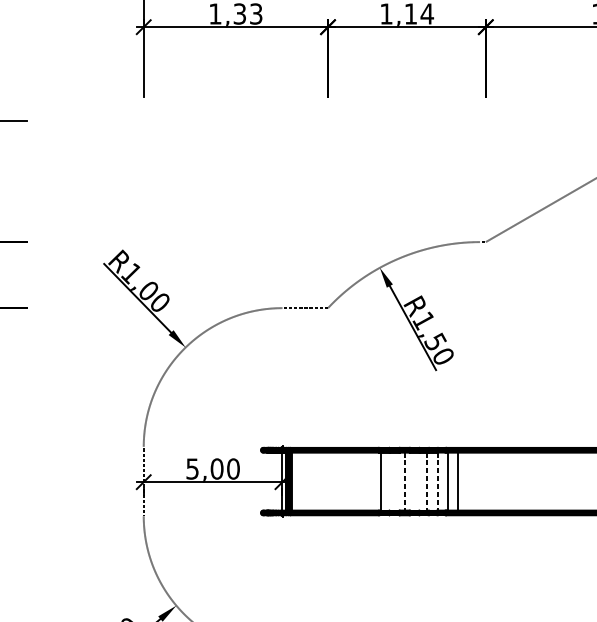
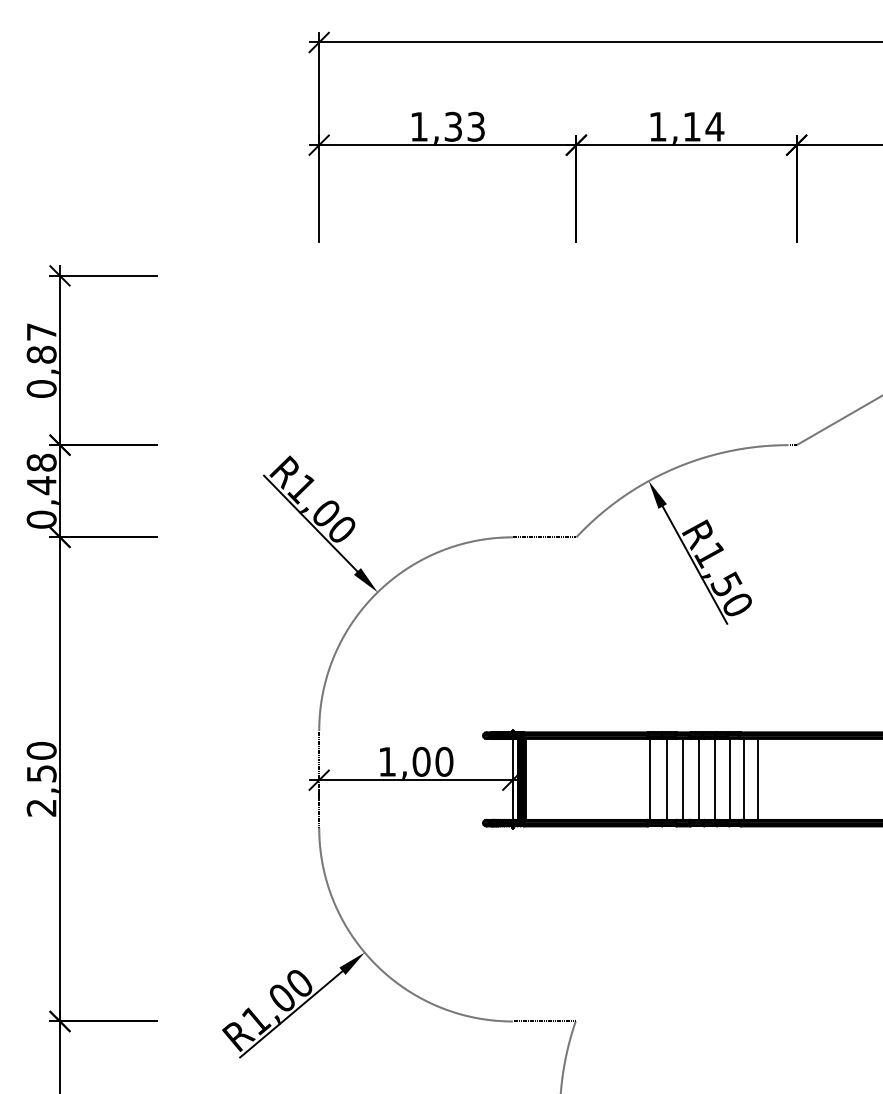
text: (191, 468) -> (386, 761), 5,00 -> 1,00
line: (392, 480) -> (666, 778), added
line: (416, 480) -> (699, 778), added
line: (404, 481) -> (683, 779), dashed -> solid
line: (427, 481) -> (715, 779), dashed -> solid
line: (438, 481) -> (730, 779), dashed -> solid

